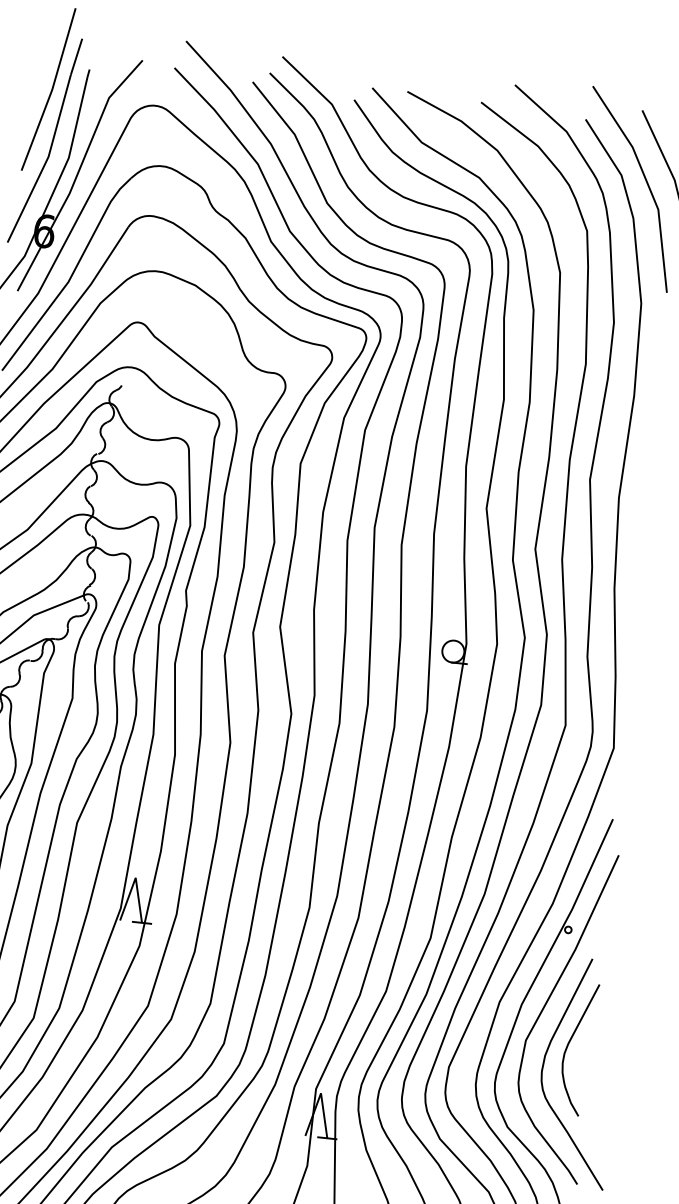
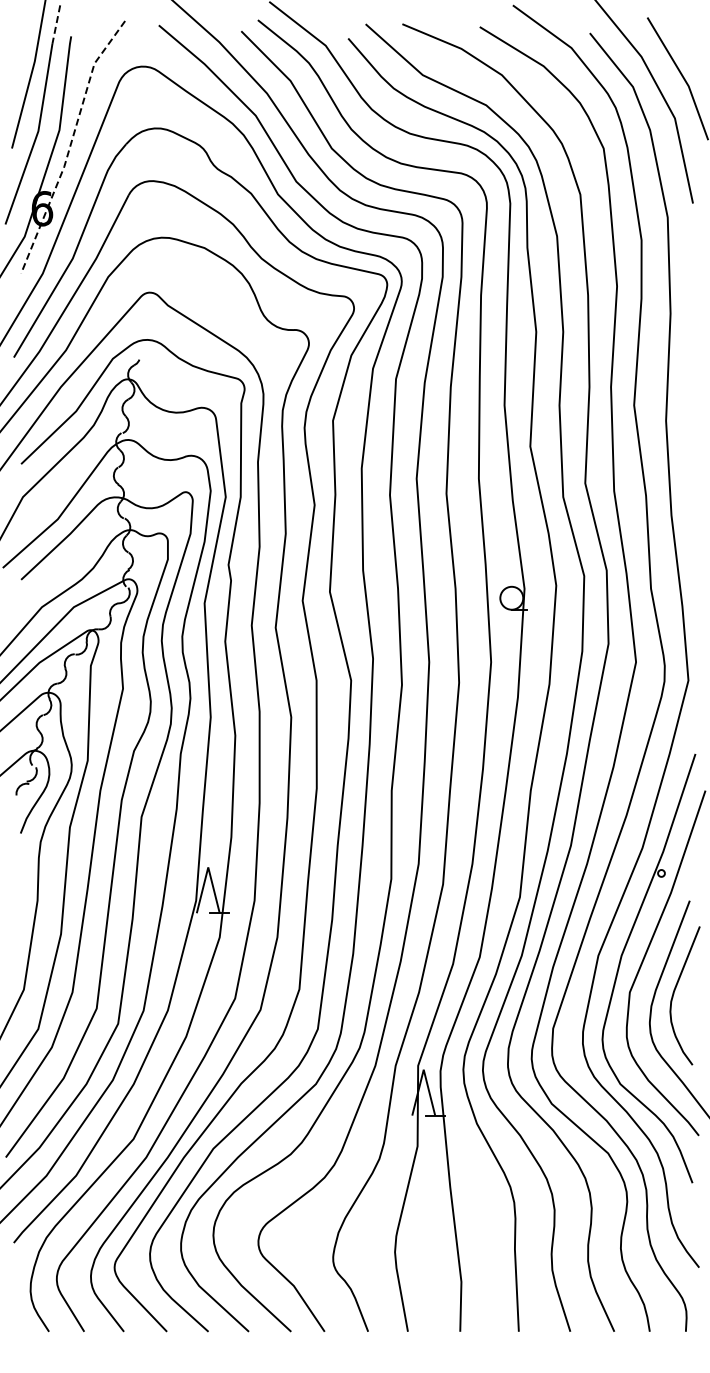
line: (76, 56) -> (56, 24), solid -> dashed
line: (77, 173) -> (70, 145), solid -> dashed

